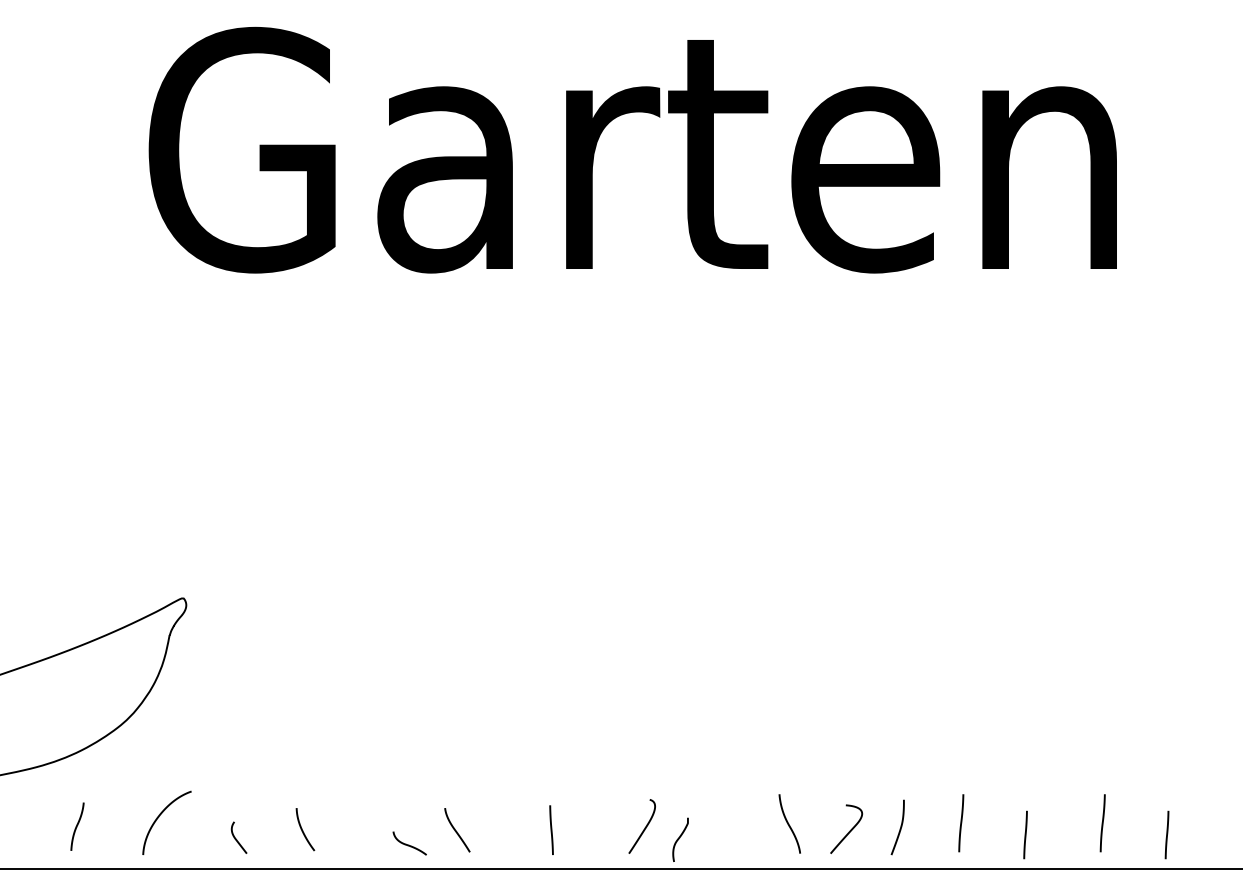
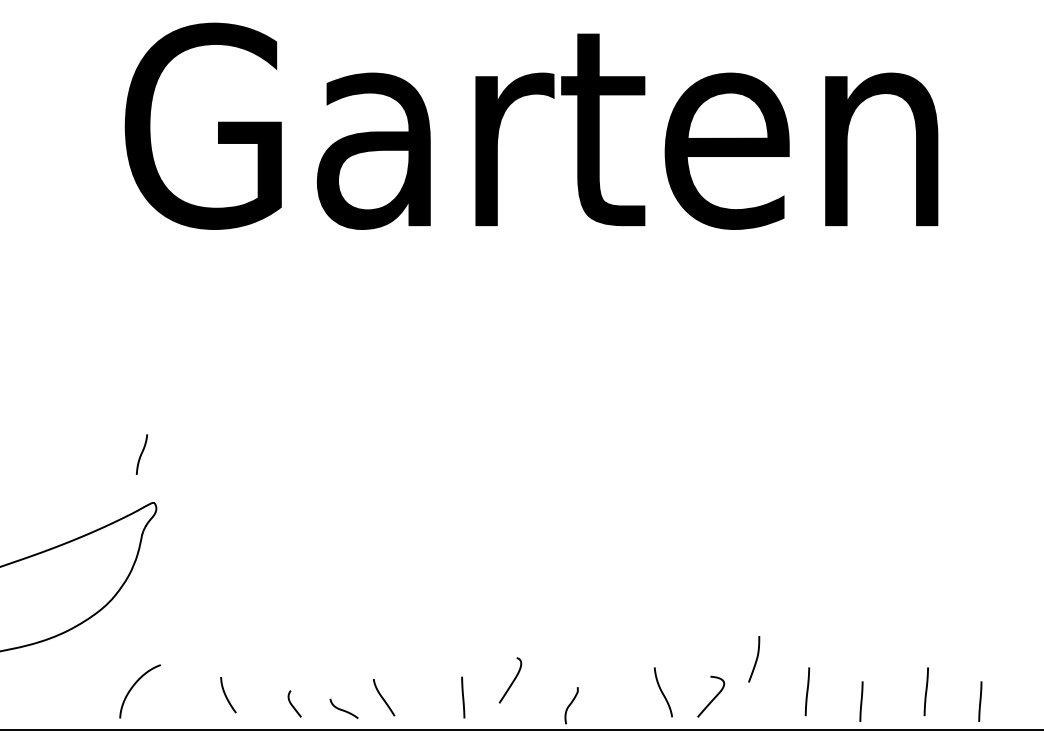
curve: (76, 826) -> (141, 454), moved
curve: (644, 826) -> (512, 680), moved
curve: (899, 827) -> (755, 659), moved
curve: (304, 831) -> (227, 696), moved
curve: (236, 838) -> (292, 704), moved

